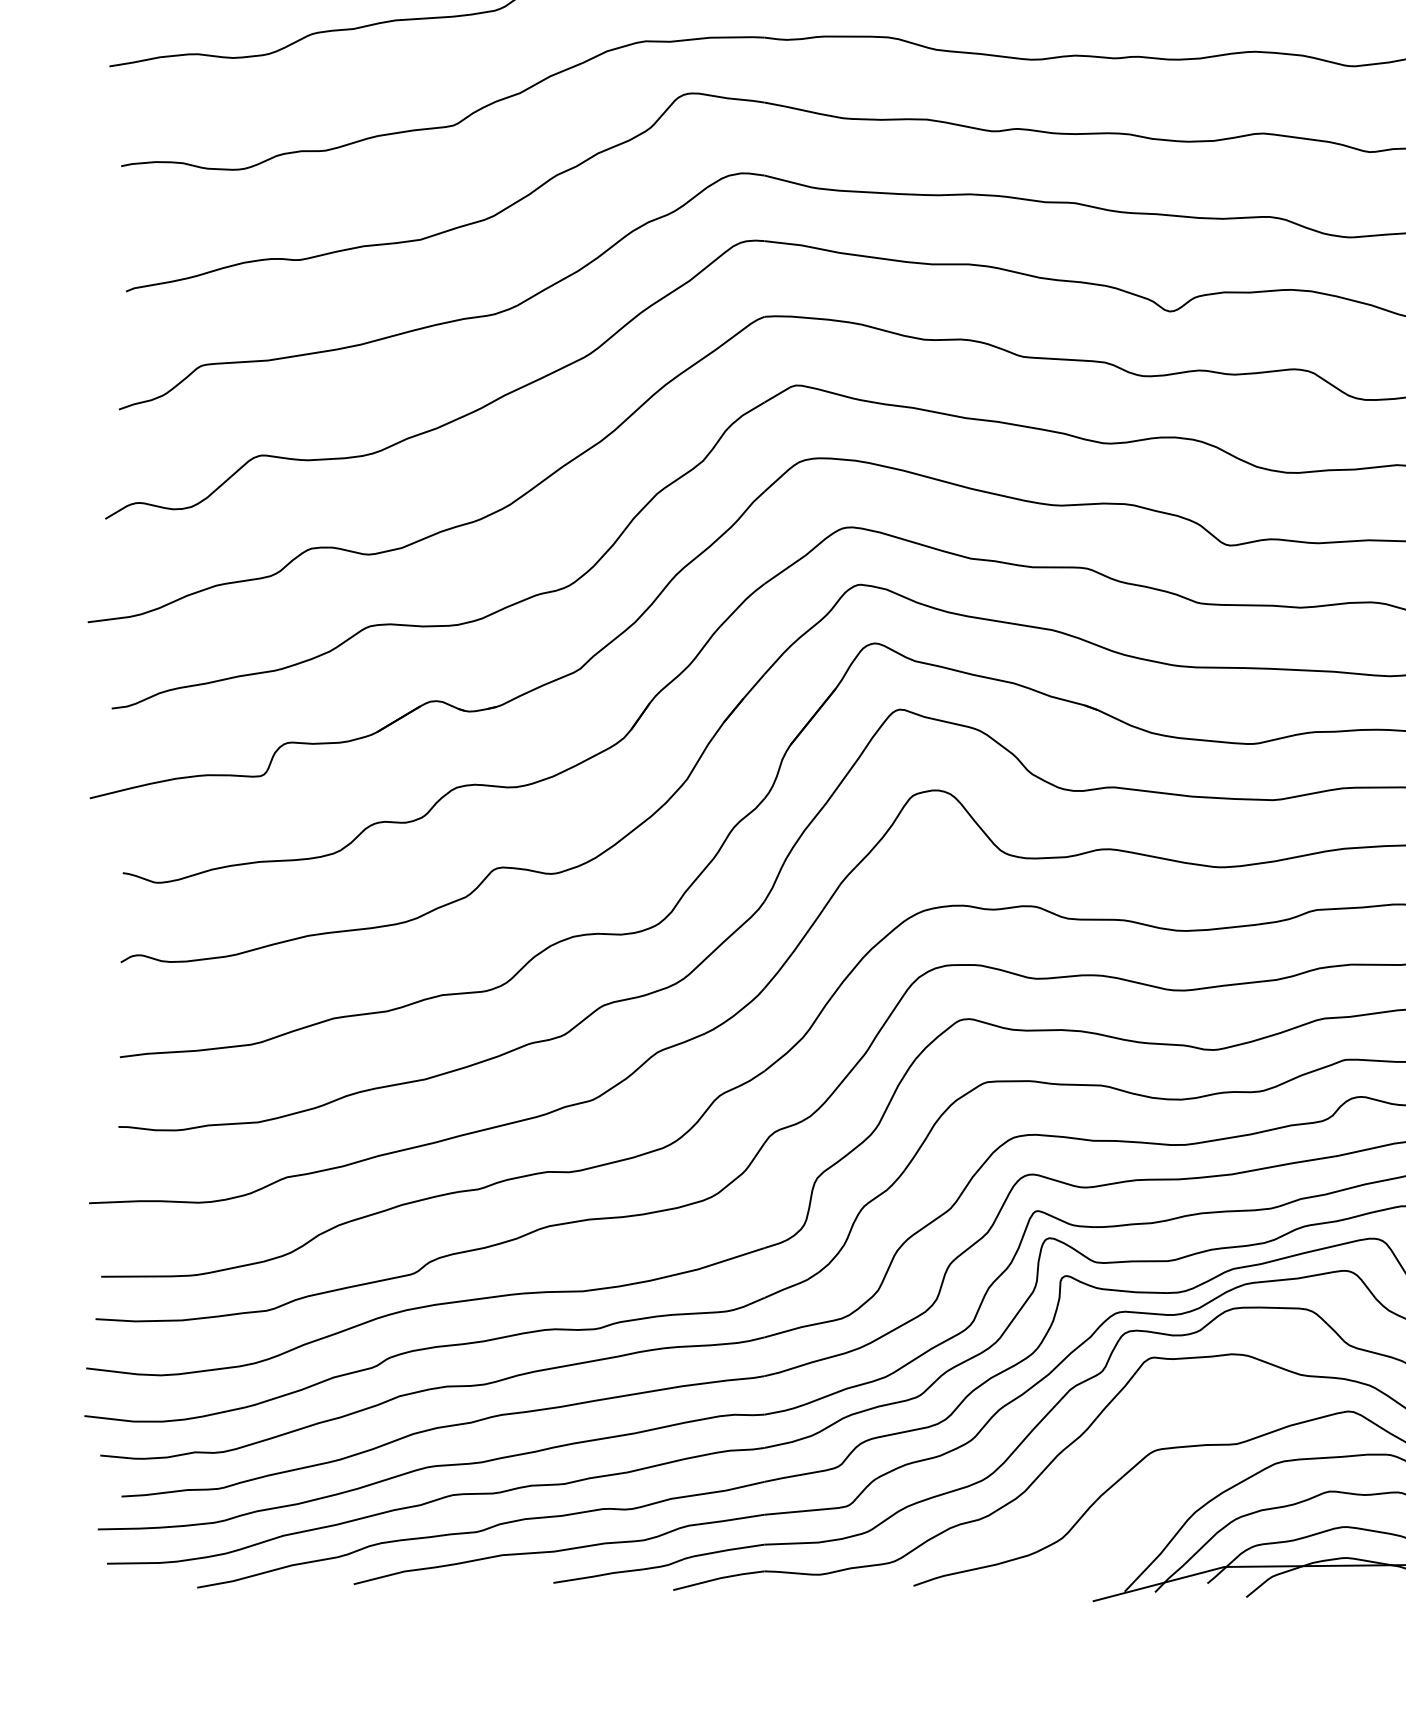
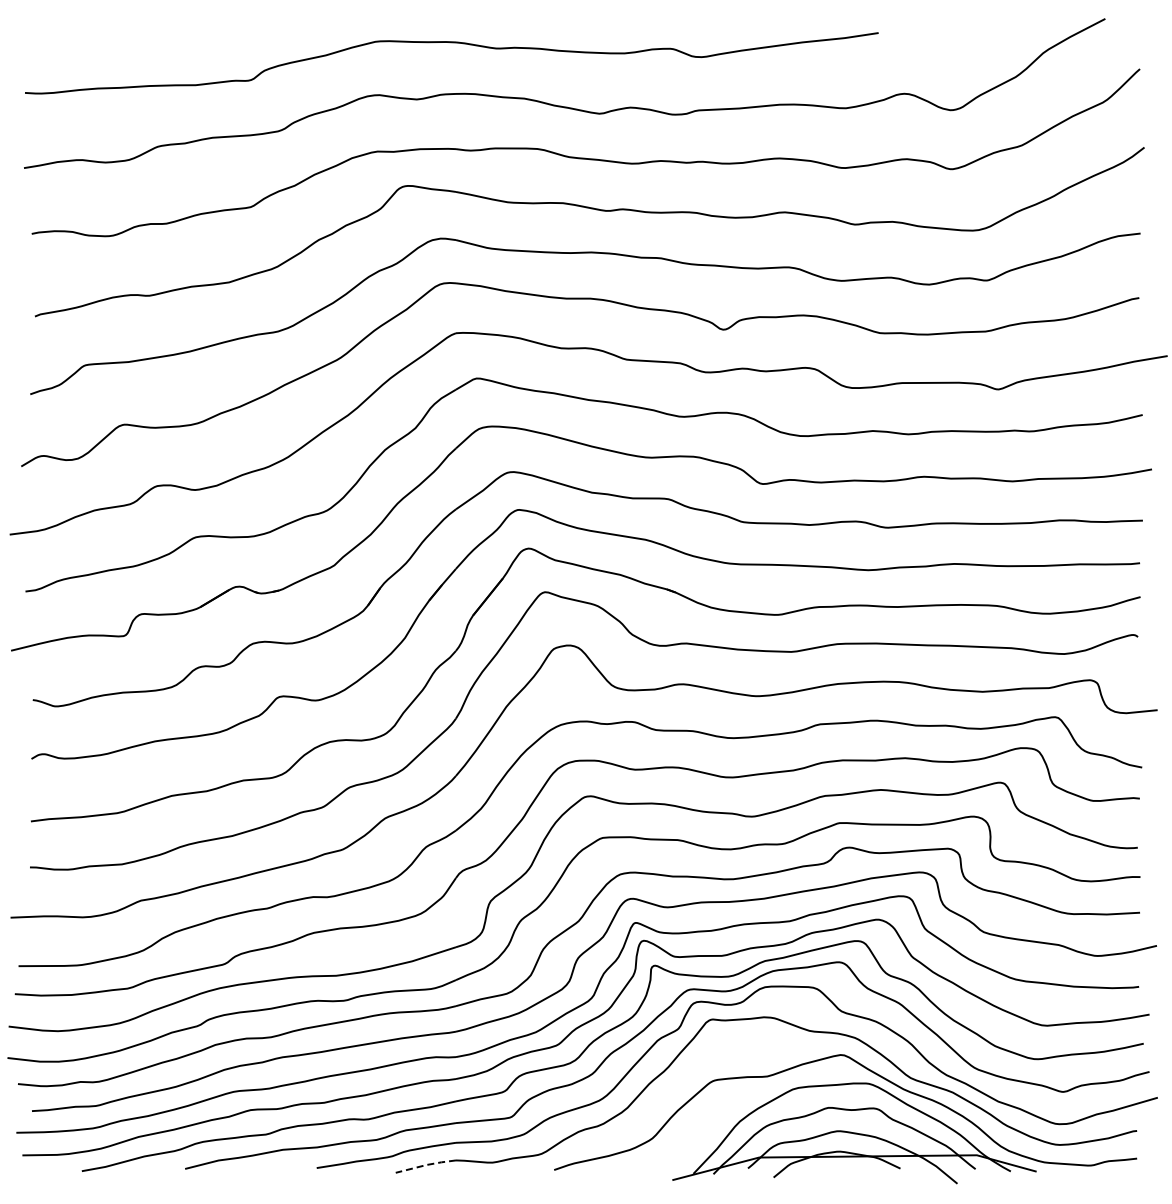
line: (719, 1579) -> (426, 1165), solid -> dashed

